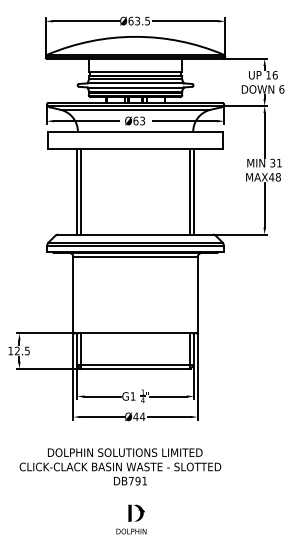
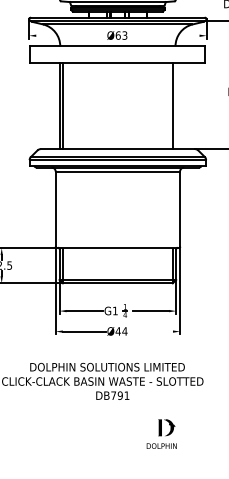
line: (85, 121) -> (67, 36), removed
line: (184, 121) -> (166, 36), removed
line: (193, 191) -> (175, 106), removed
line: (168, 417) -> (150, 332), removed
text: (131, 519) -> (161, 434), moved

